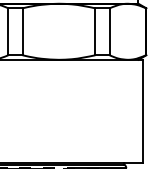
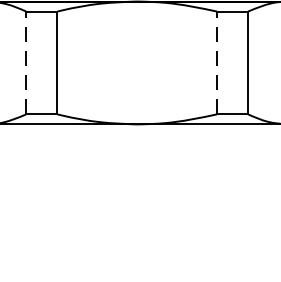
line: (8, 31) -> (26, 62), solid -> dashed
line: (95, 31) -> (217, 62), solid -> dashed

